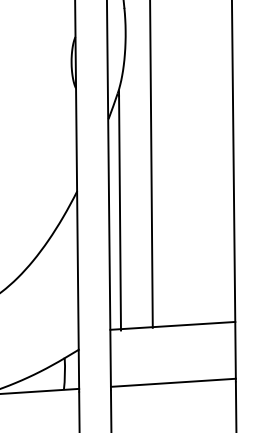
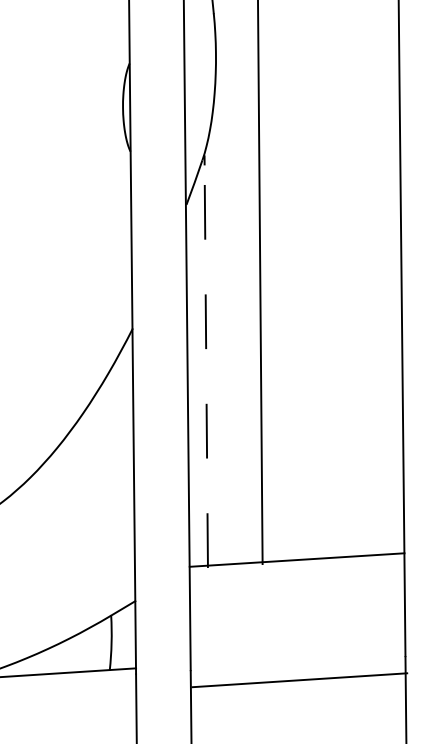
line: (120, 212) -> (207, 365), solid -> dashed
line: (172, 382) -> (298, 679), moved

